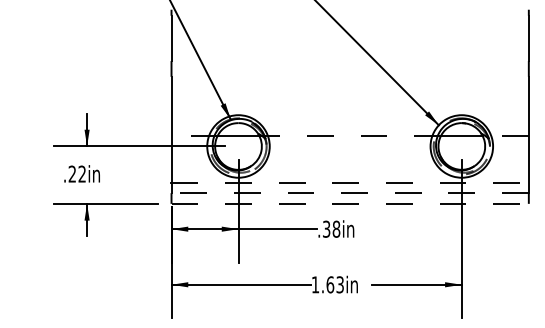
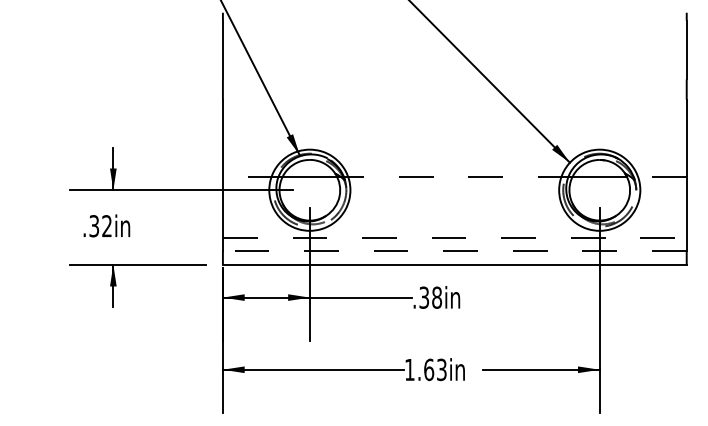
text: (72, 174) -> (94, 226), .22in -> .32in
line: (349, 203) -> (454, 264), dashed -> solid

